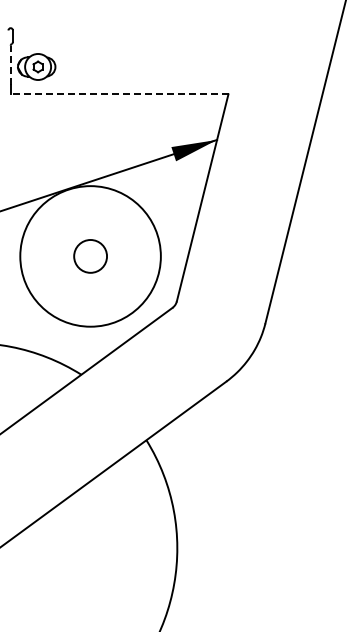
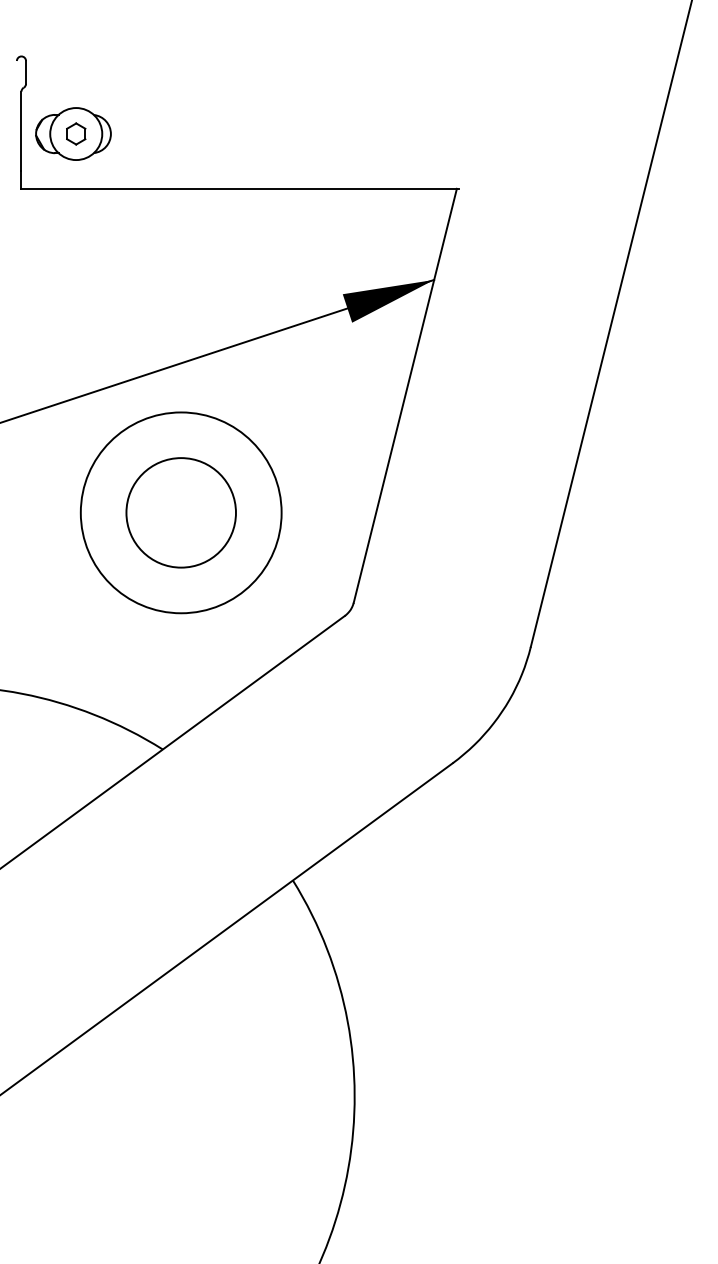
line: (10, 65) -> (21, 131), dashed -> solid
line: (119, 94) -> (239, 189), dashed -> solid
circle: (90, 256) -> (181, 513), size x0.71
circle: (90, 256) -> (181, 513), size x1.67

